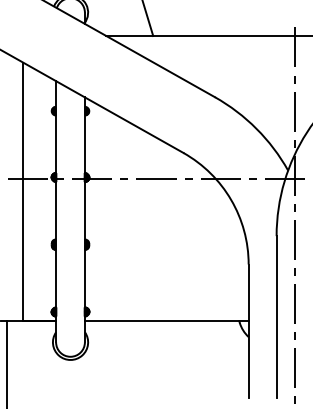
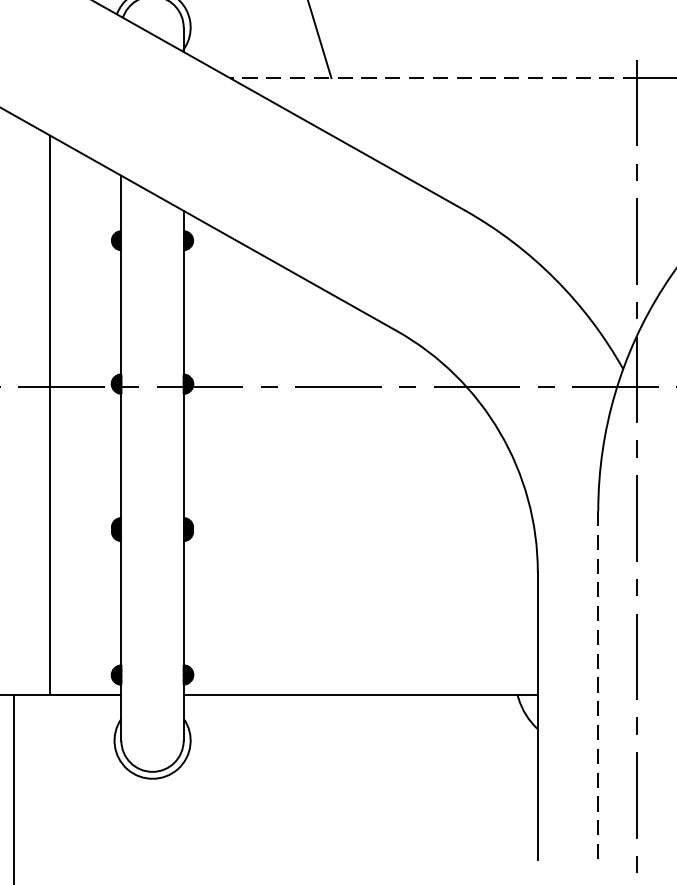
line: (200, 36) -> (433, 79), solid -> dashed
line: (276, 316) -> (598, 684), solid -> dashed

